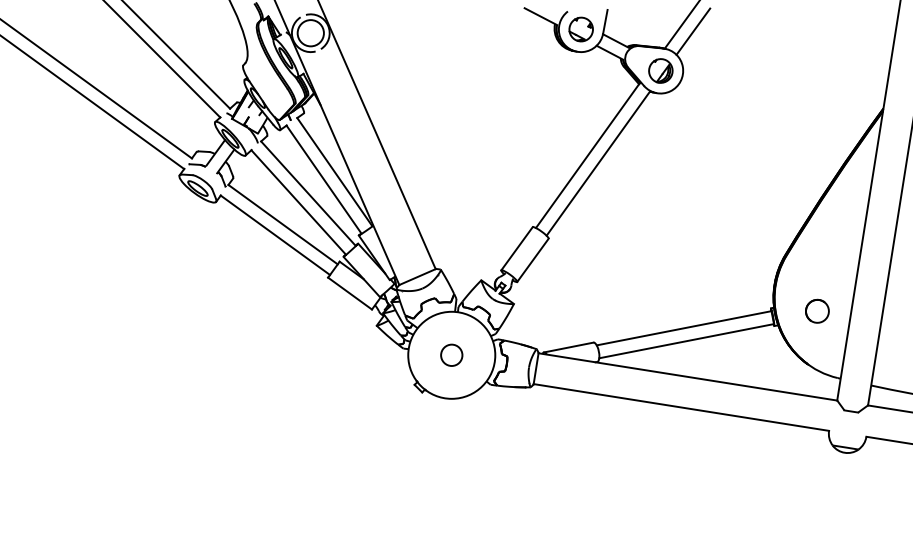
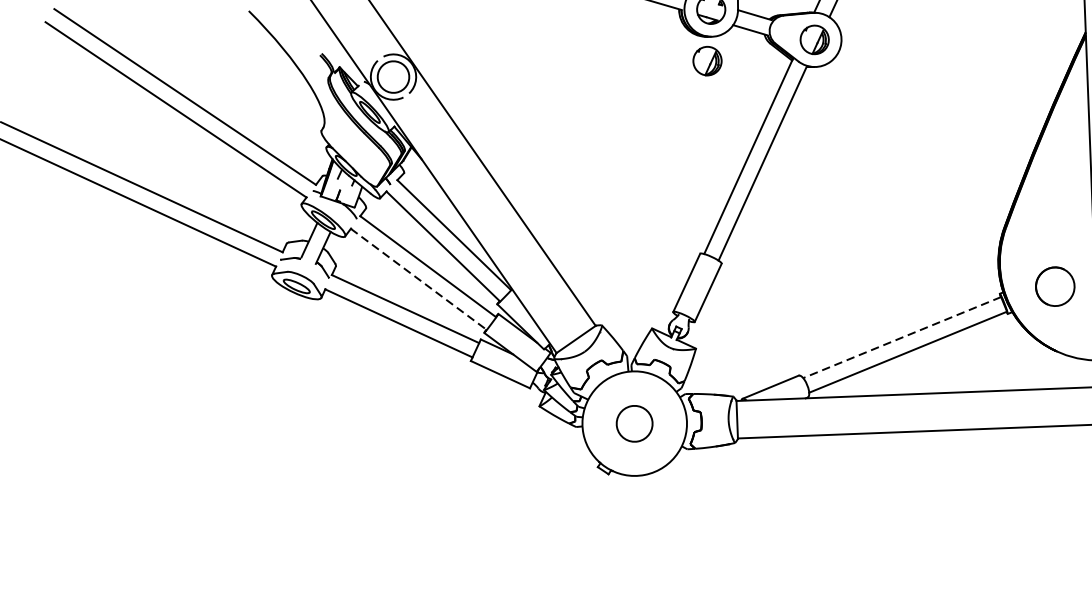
part: (569, 70) -> (706, 60), added
line: (299, 202) -> (419, 279), solid -> dashed
part: (817, 310) -> (1055, 285), size x1.4
line: (683, 328) -> (901, 338), solid -> dashed
circle: (451, 354) -> (634, 422), size x1.4

